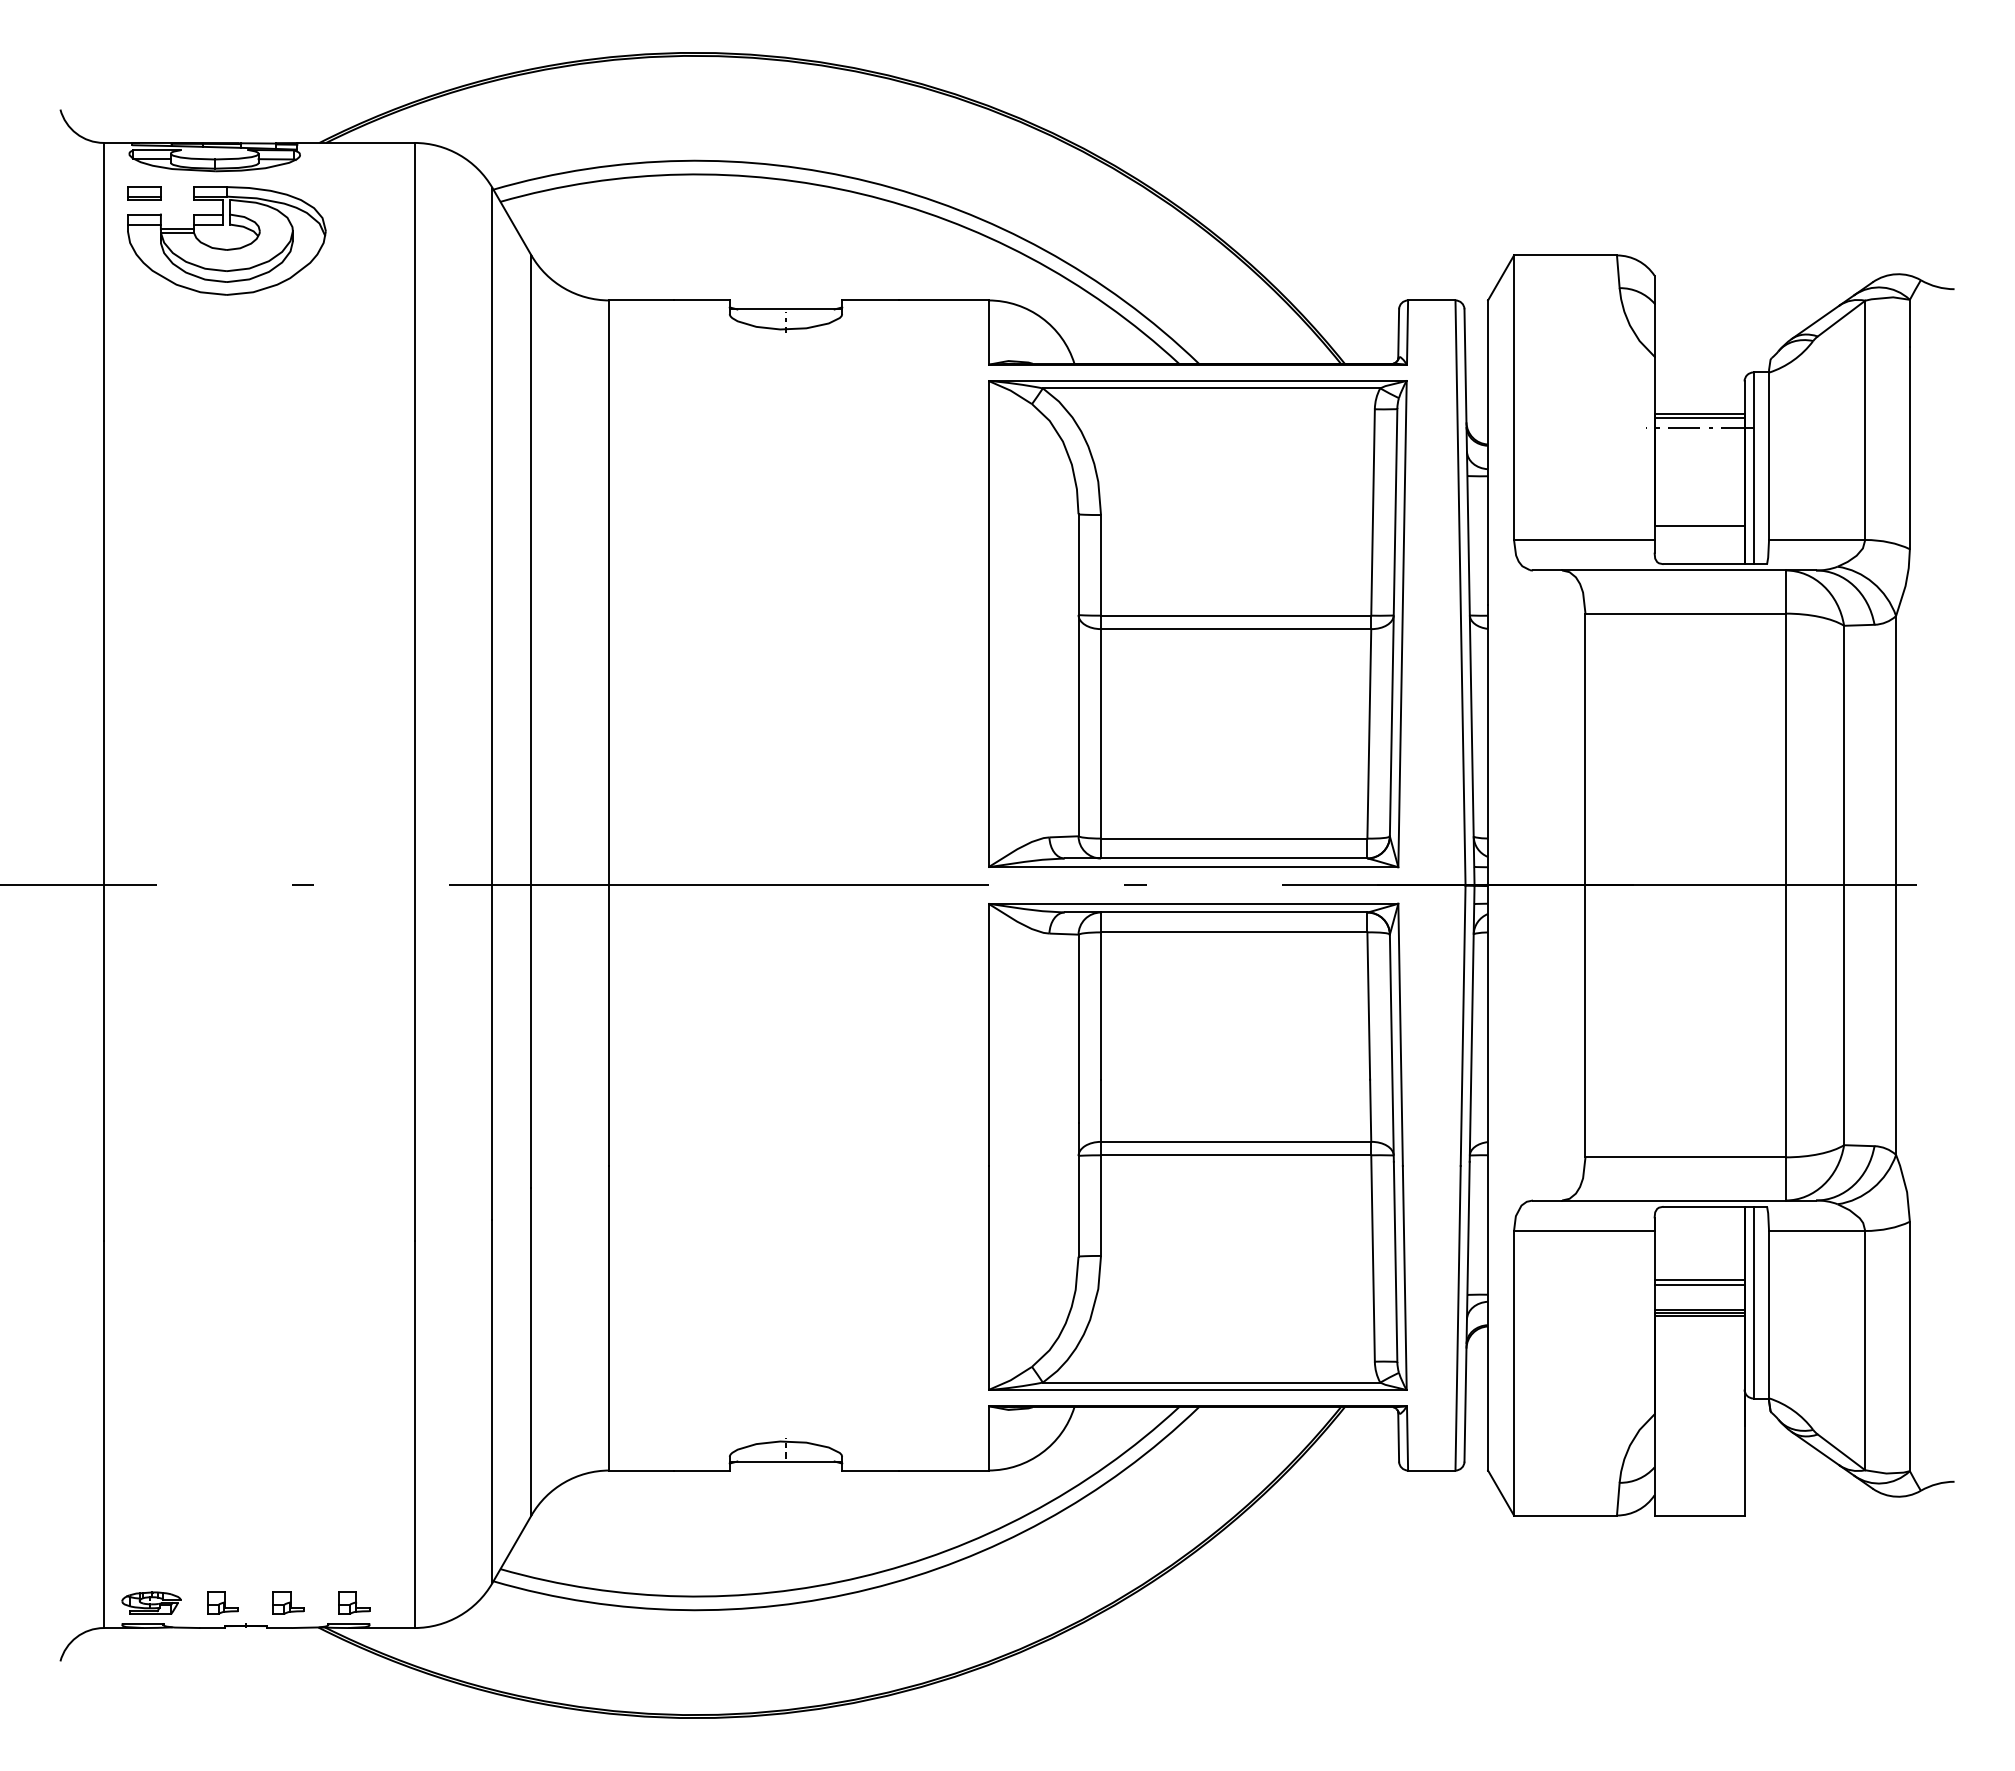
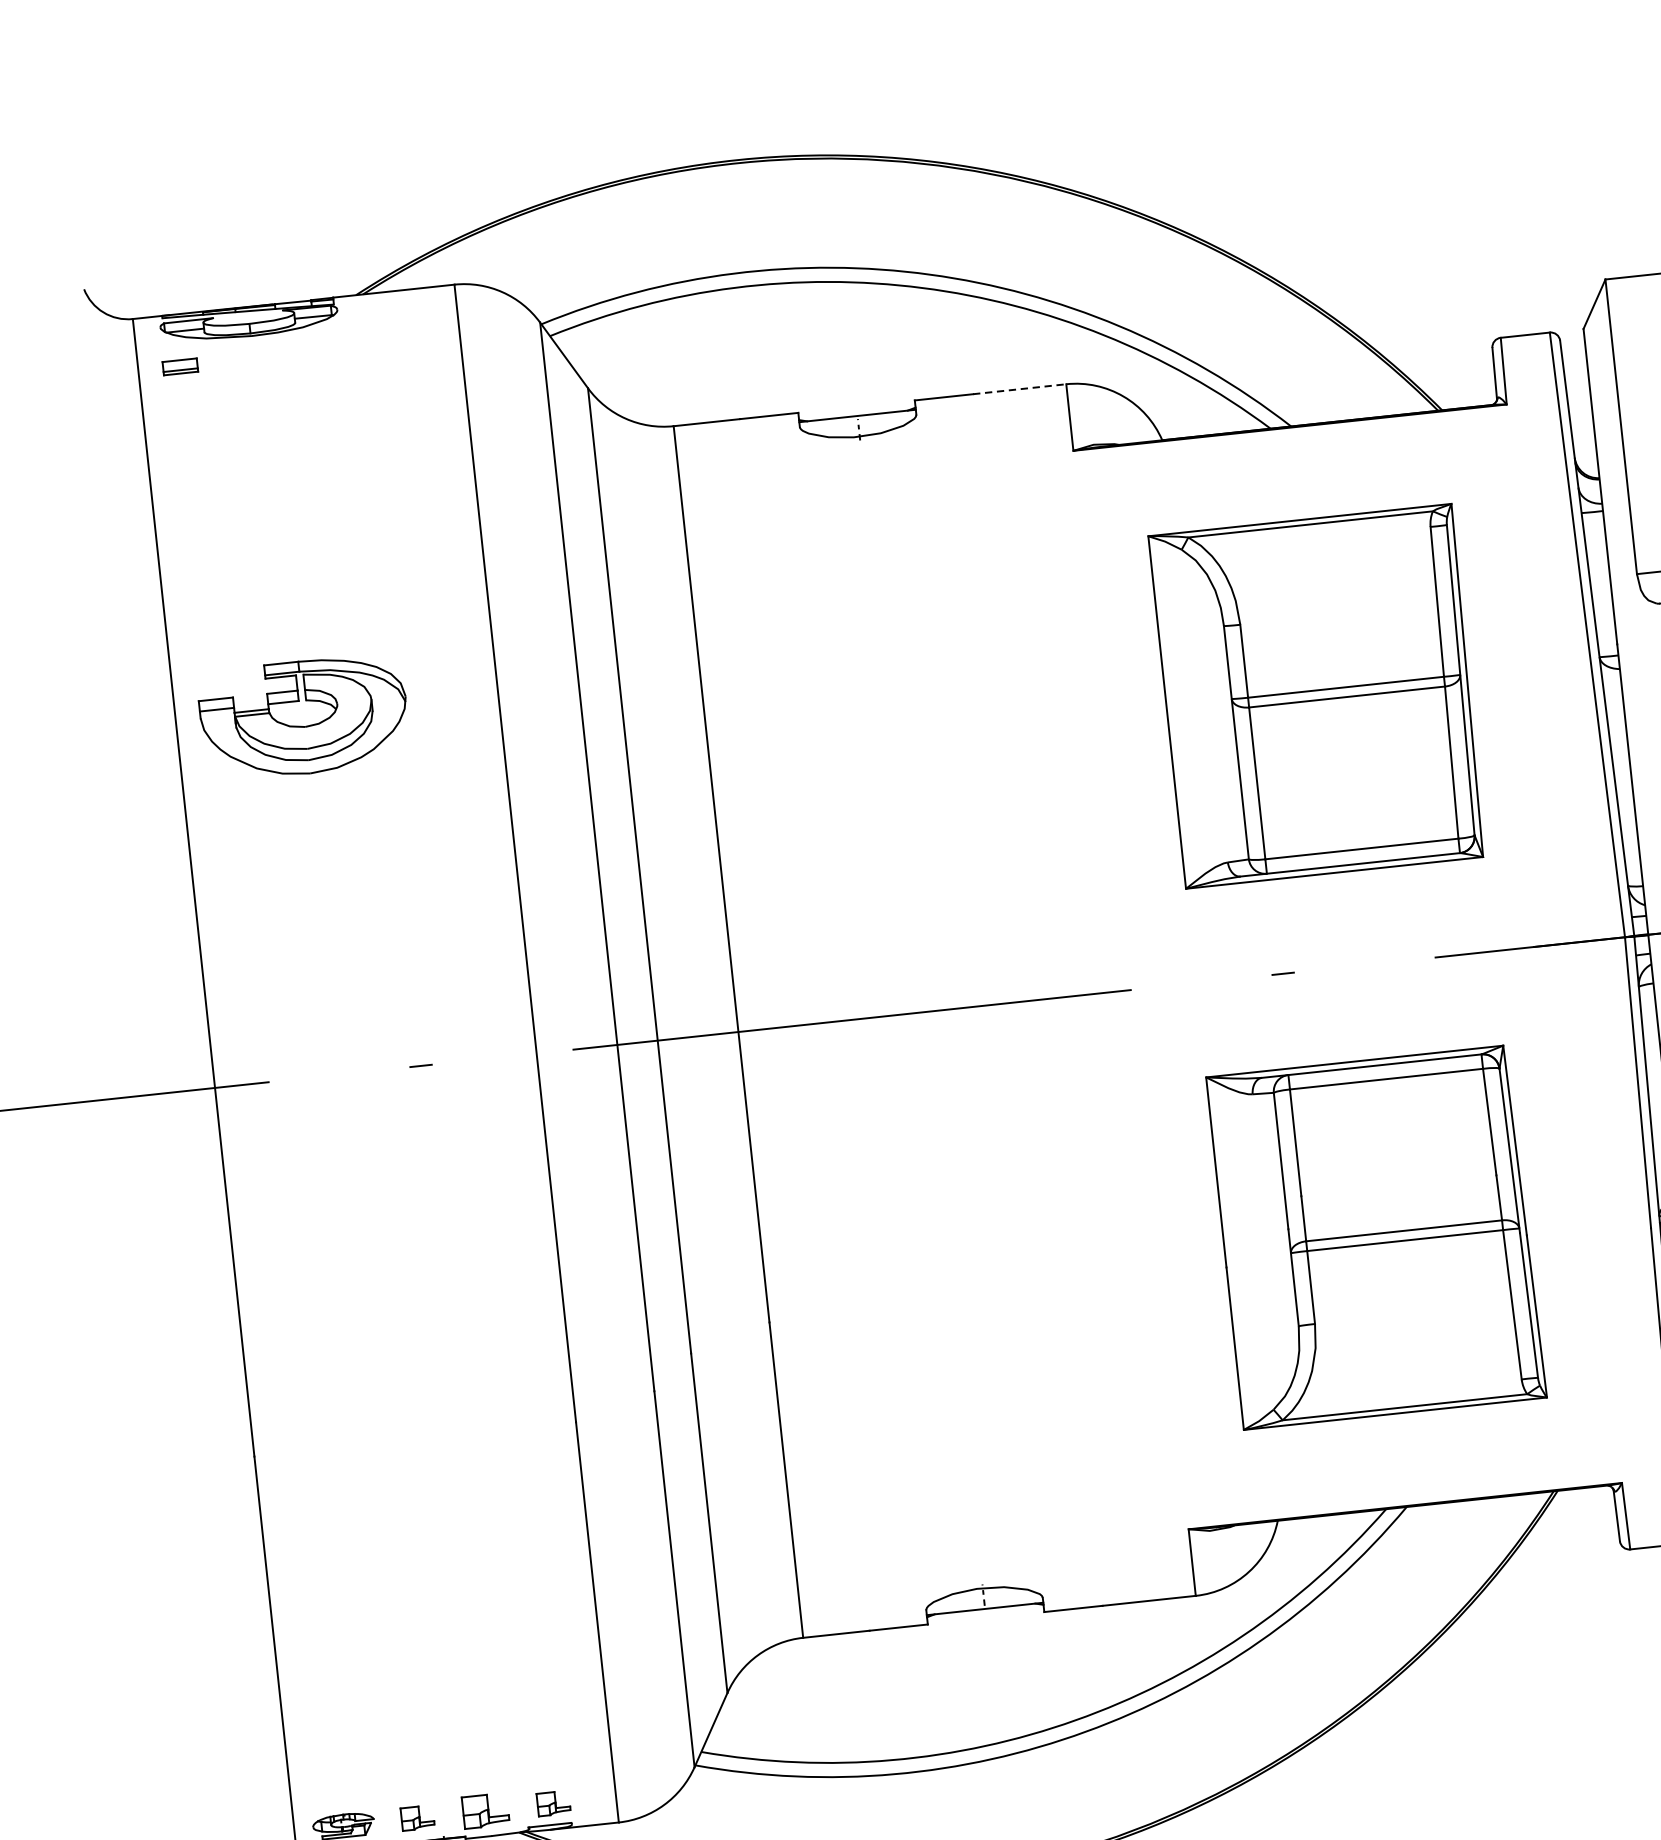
part: (226, 240) -> (303, 717), moved
line: (944, 300) -> (1020, 389), solid -> dashed
part: (1197, 624) -> (1318, 696), size x0.7
part: (1197, 1146) -> (1376, 1237), size x0.7
part: (288, 1602) -> (485, 1809), size x1.4

